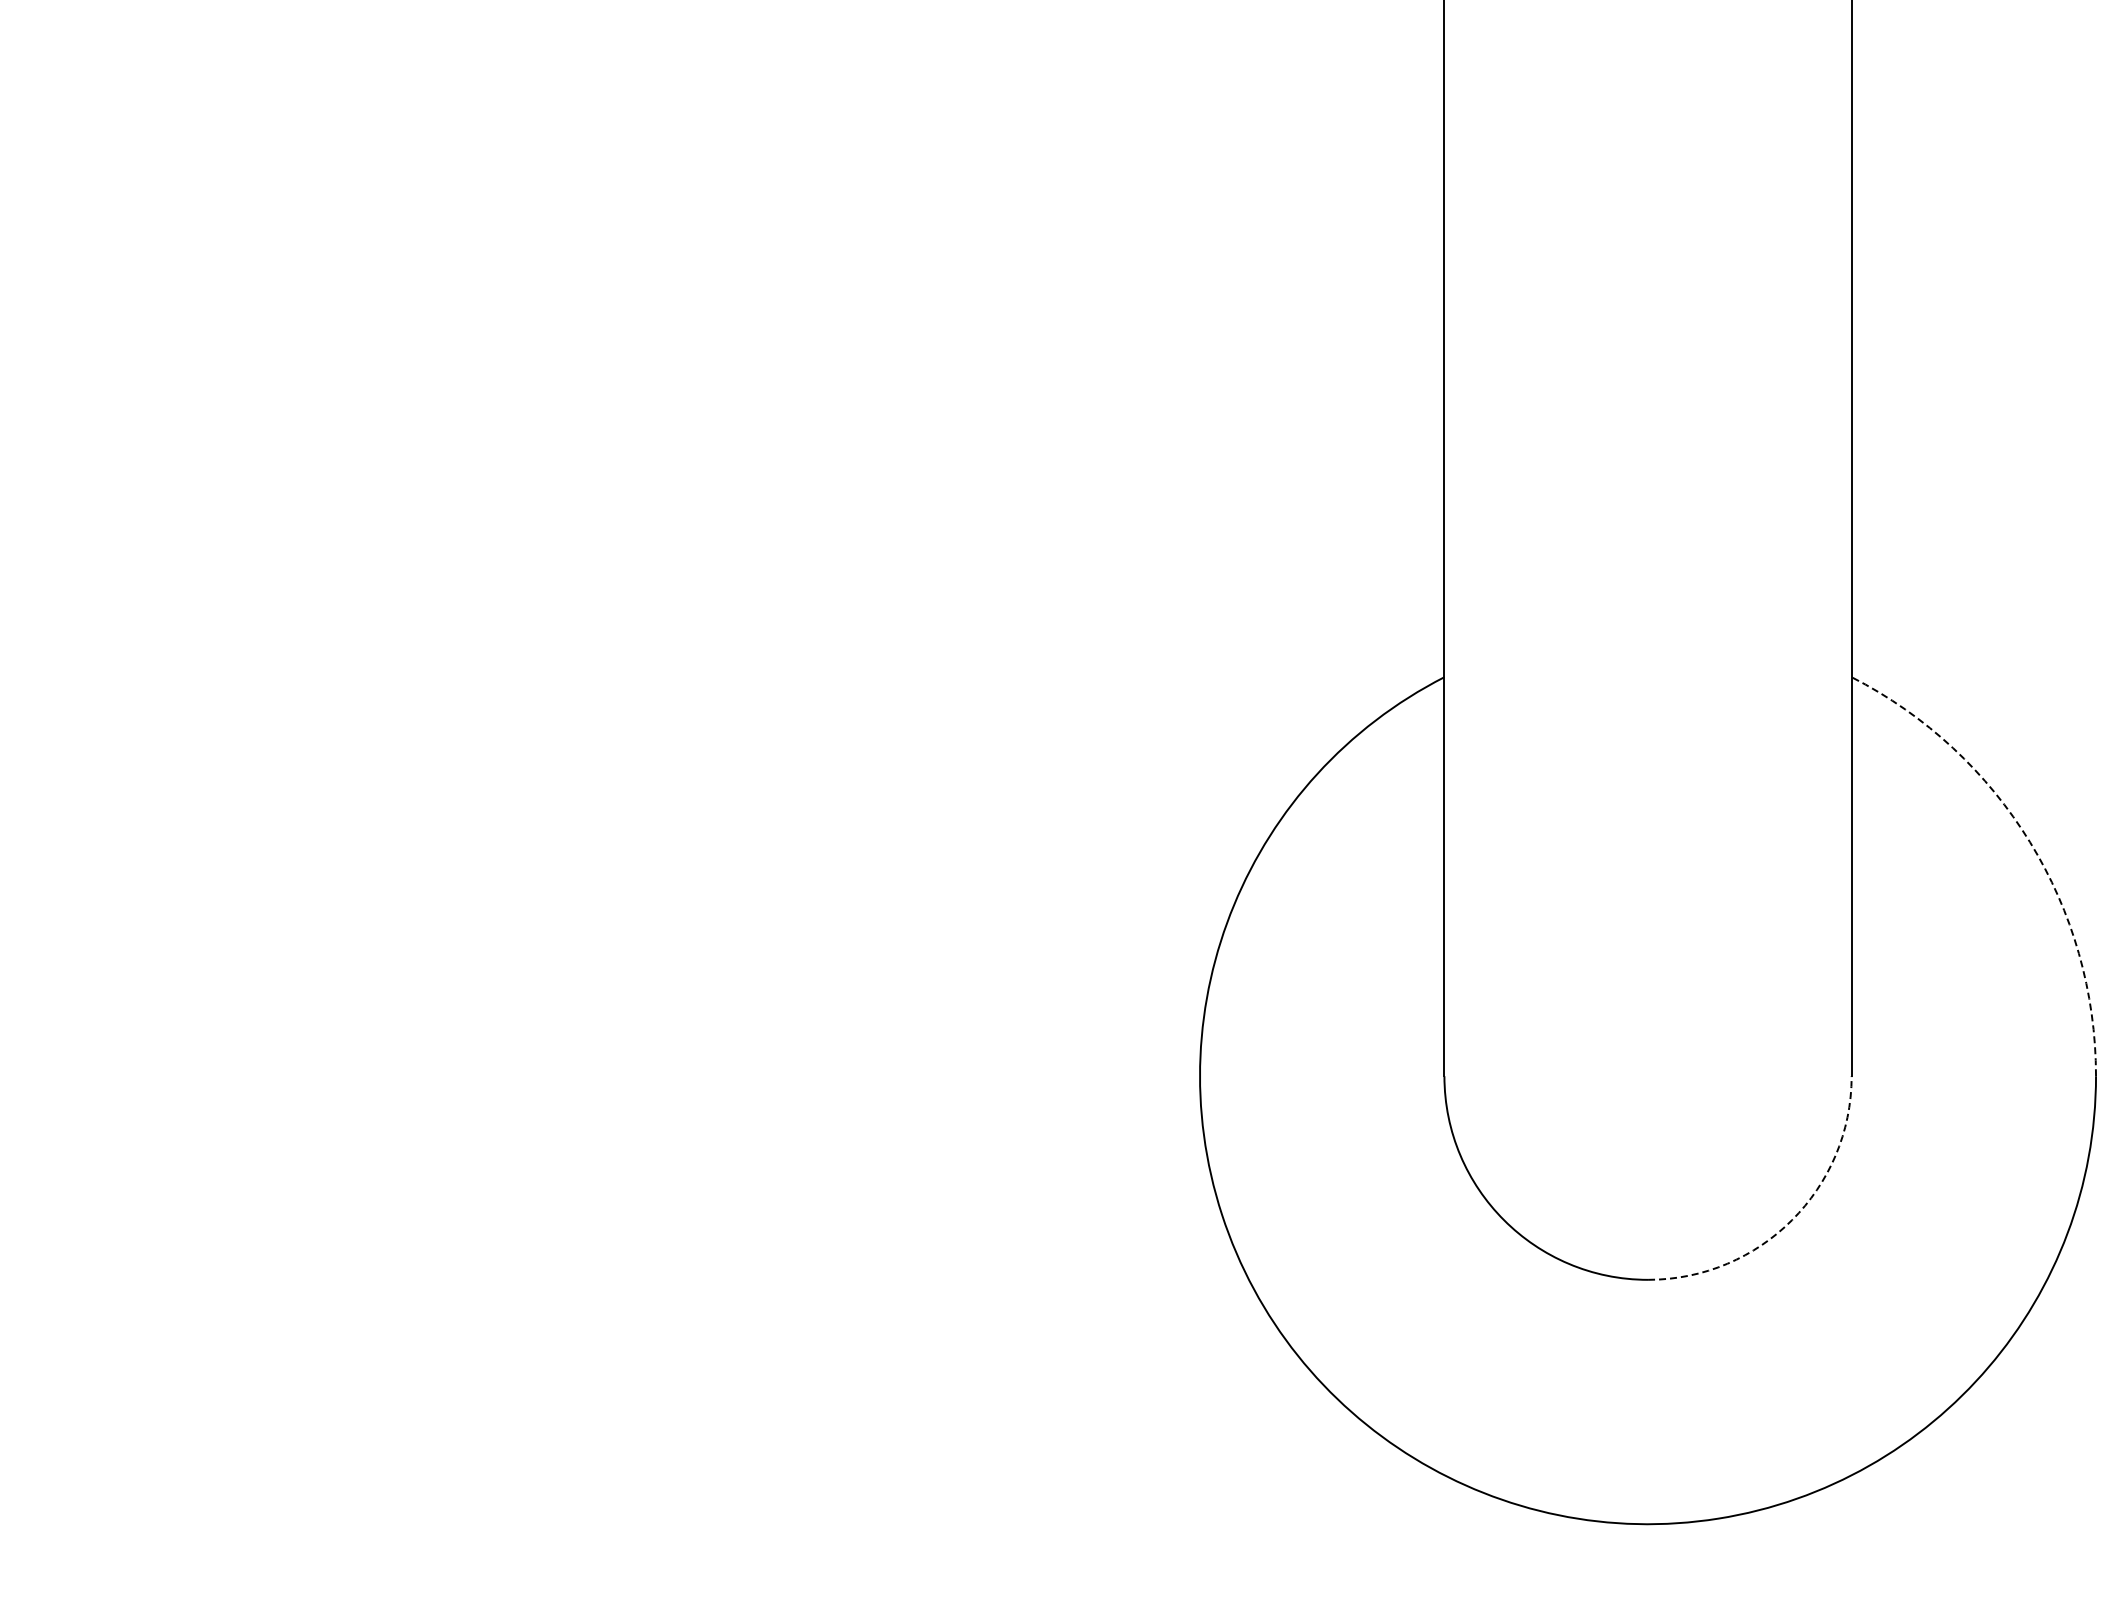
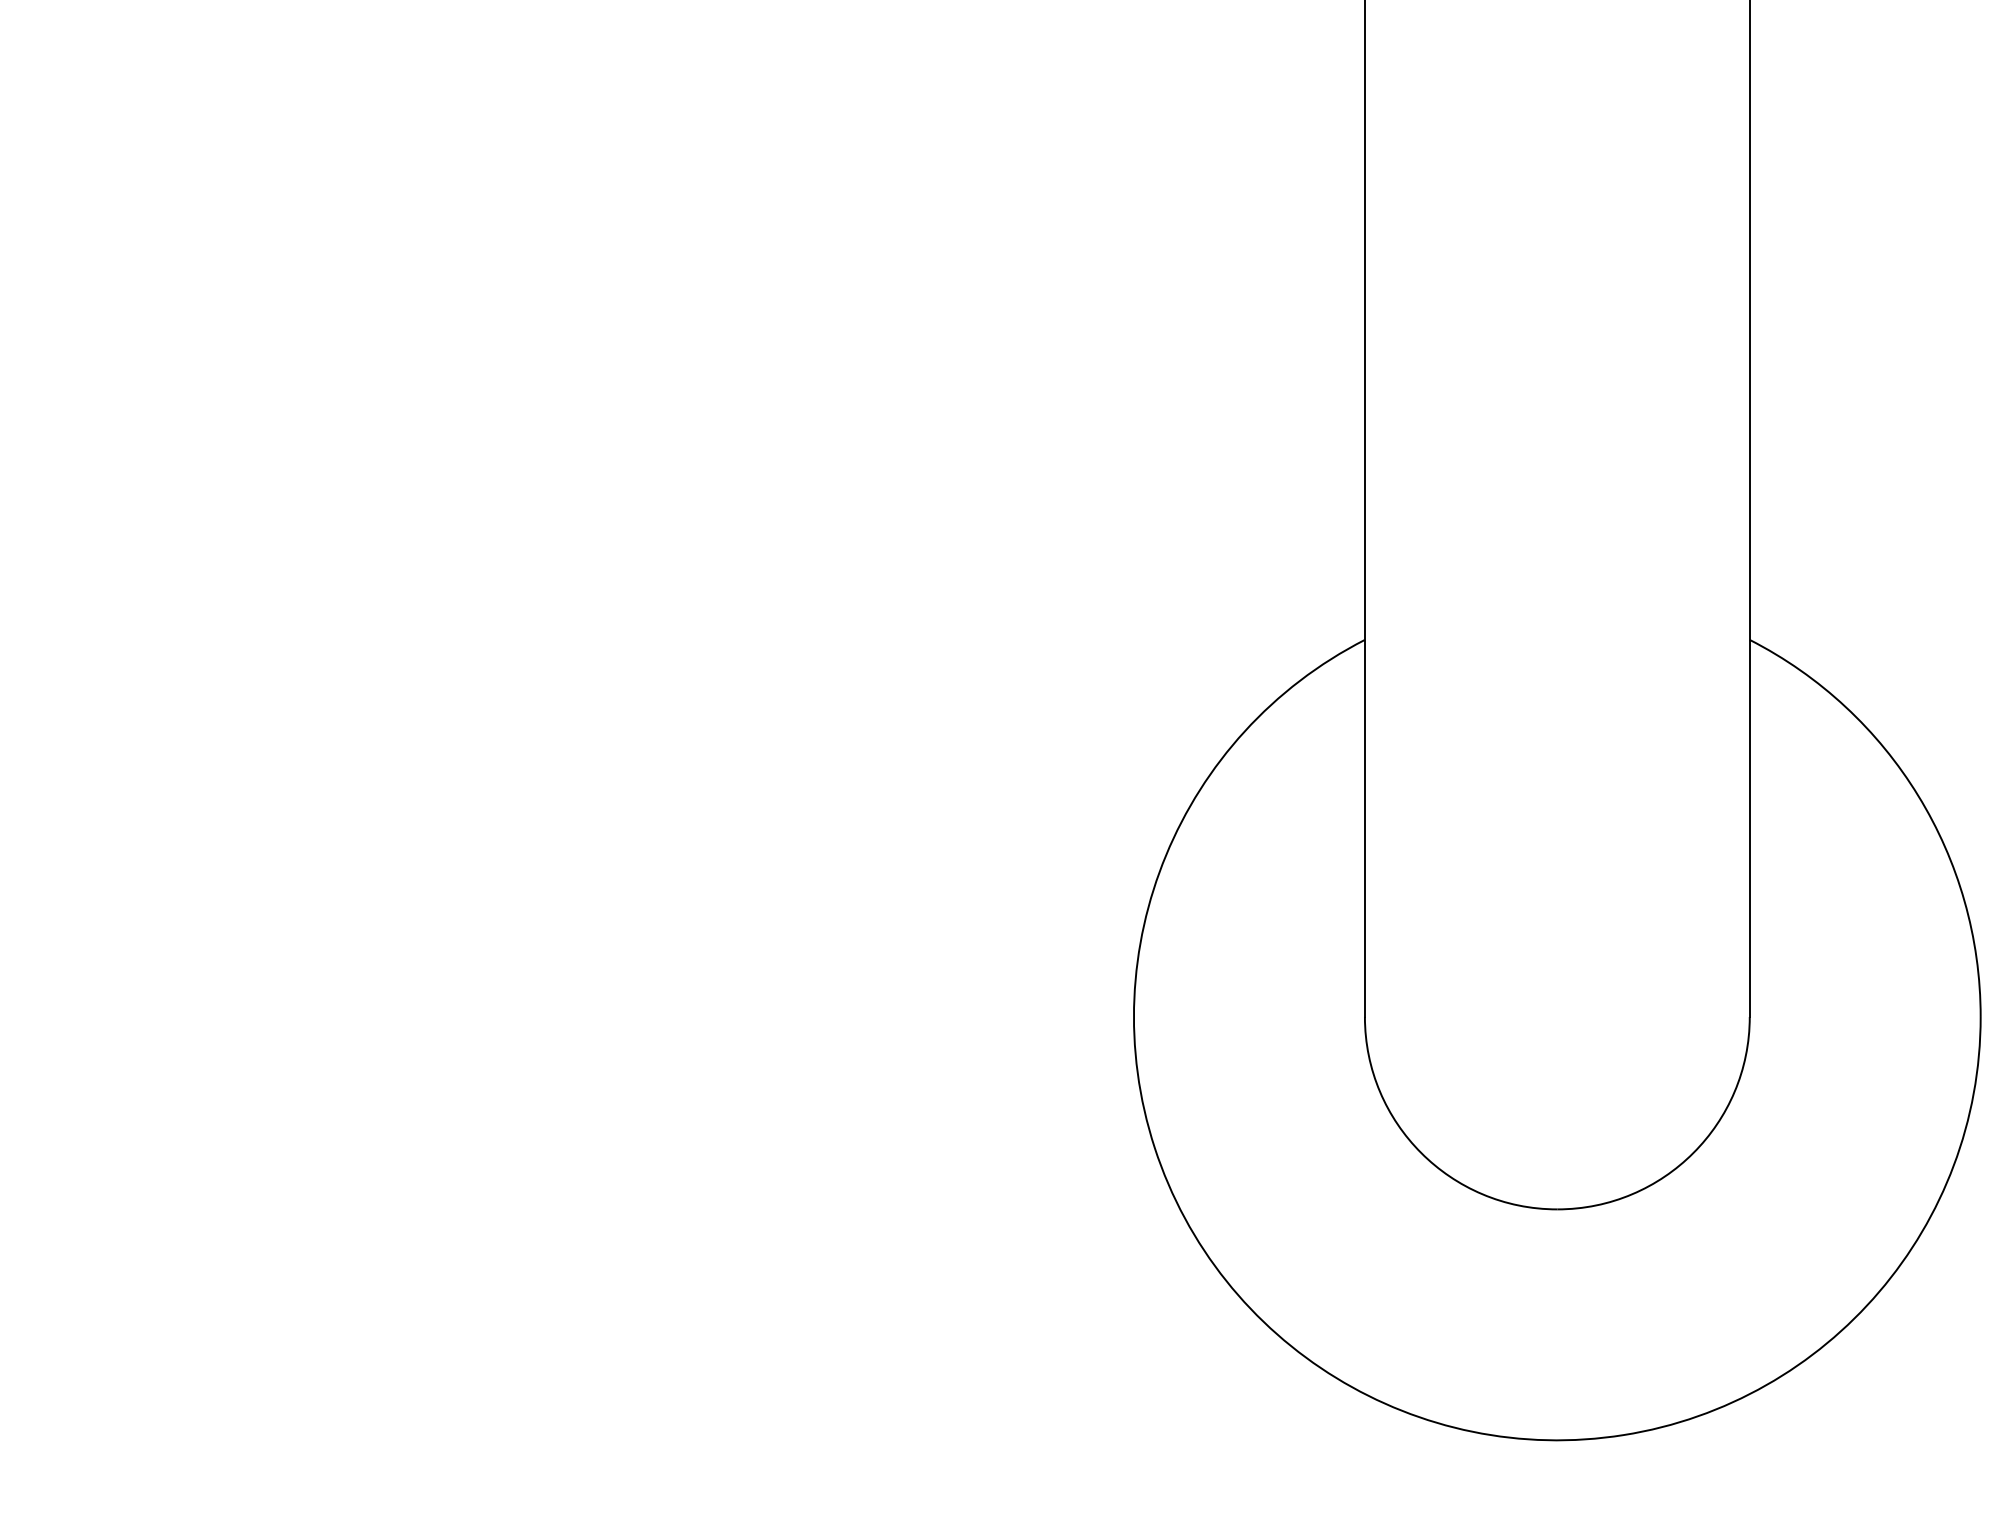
arc: (2030, 842) -> (1918, 796), dashed -> solid
arc: (1792, 1220) -> (1693, 1153), dashed -> solid

